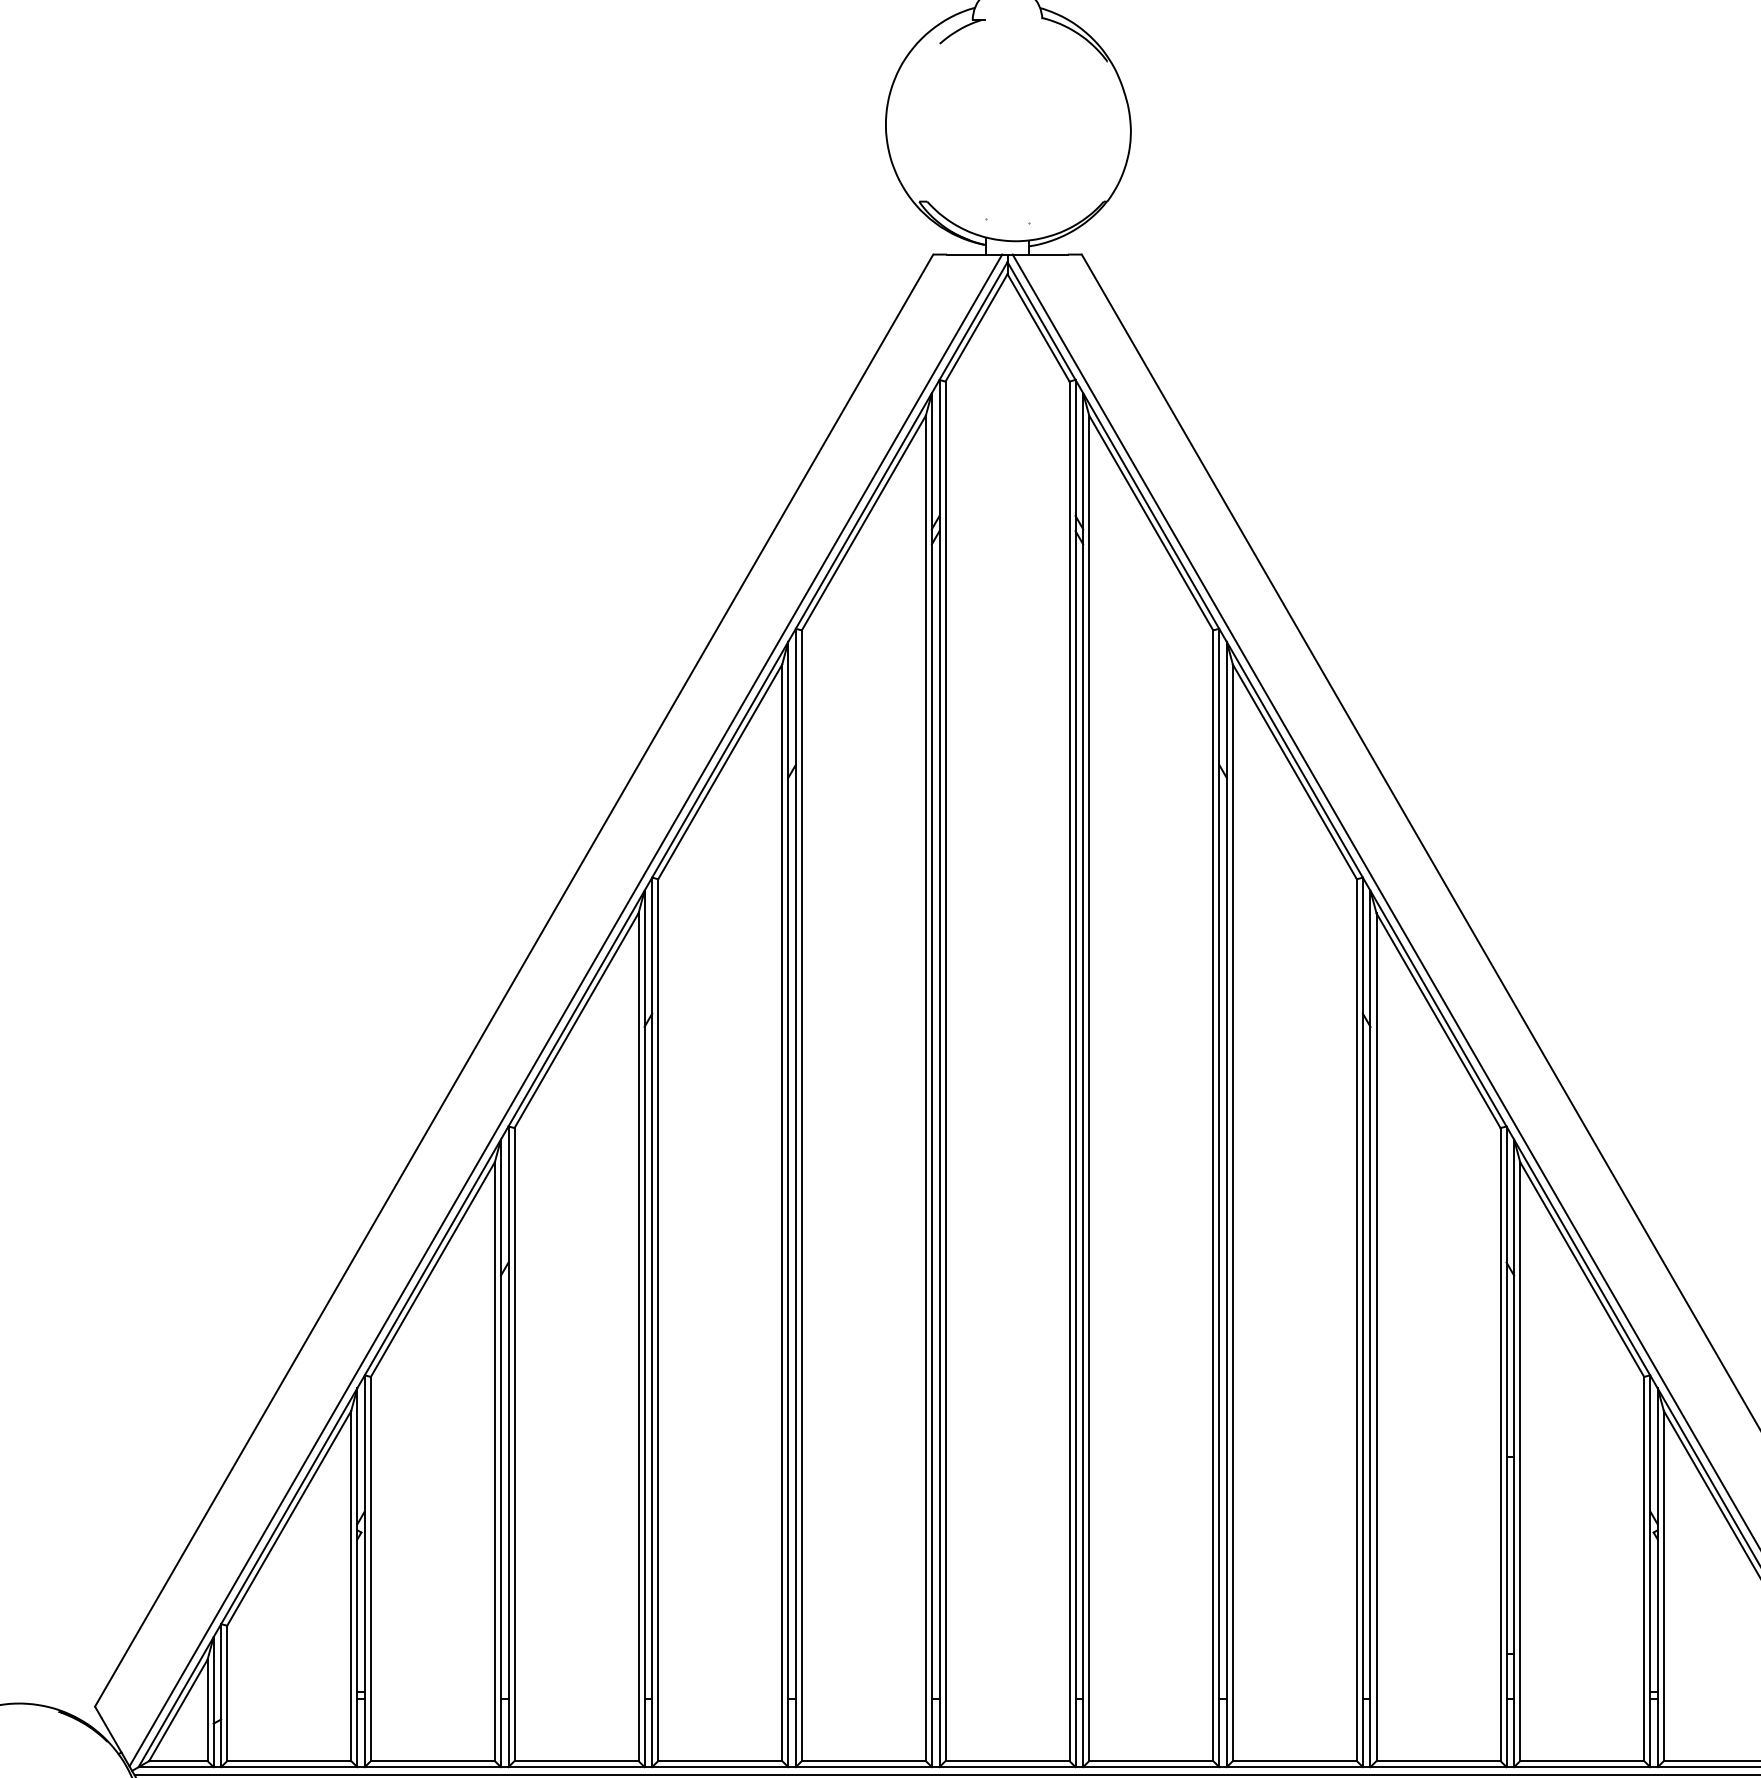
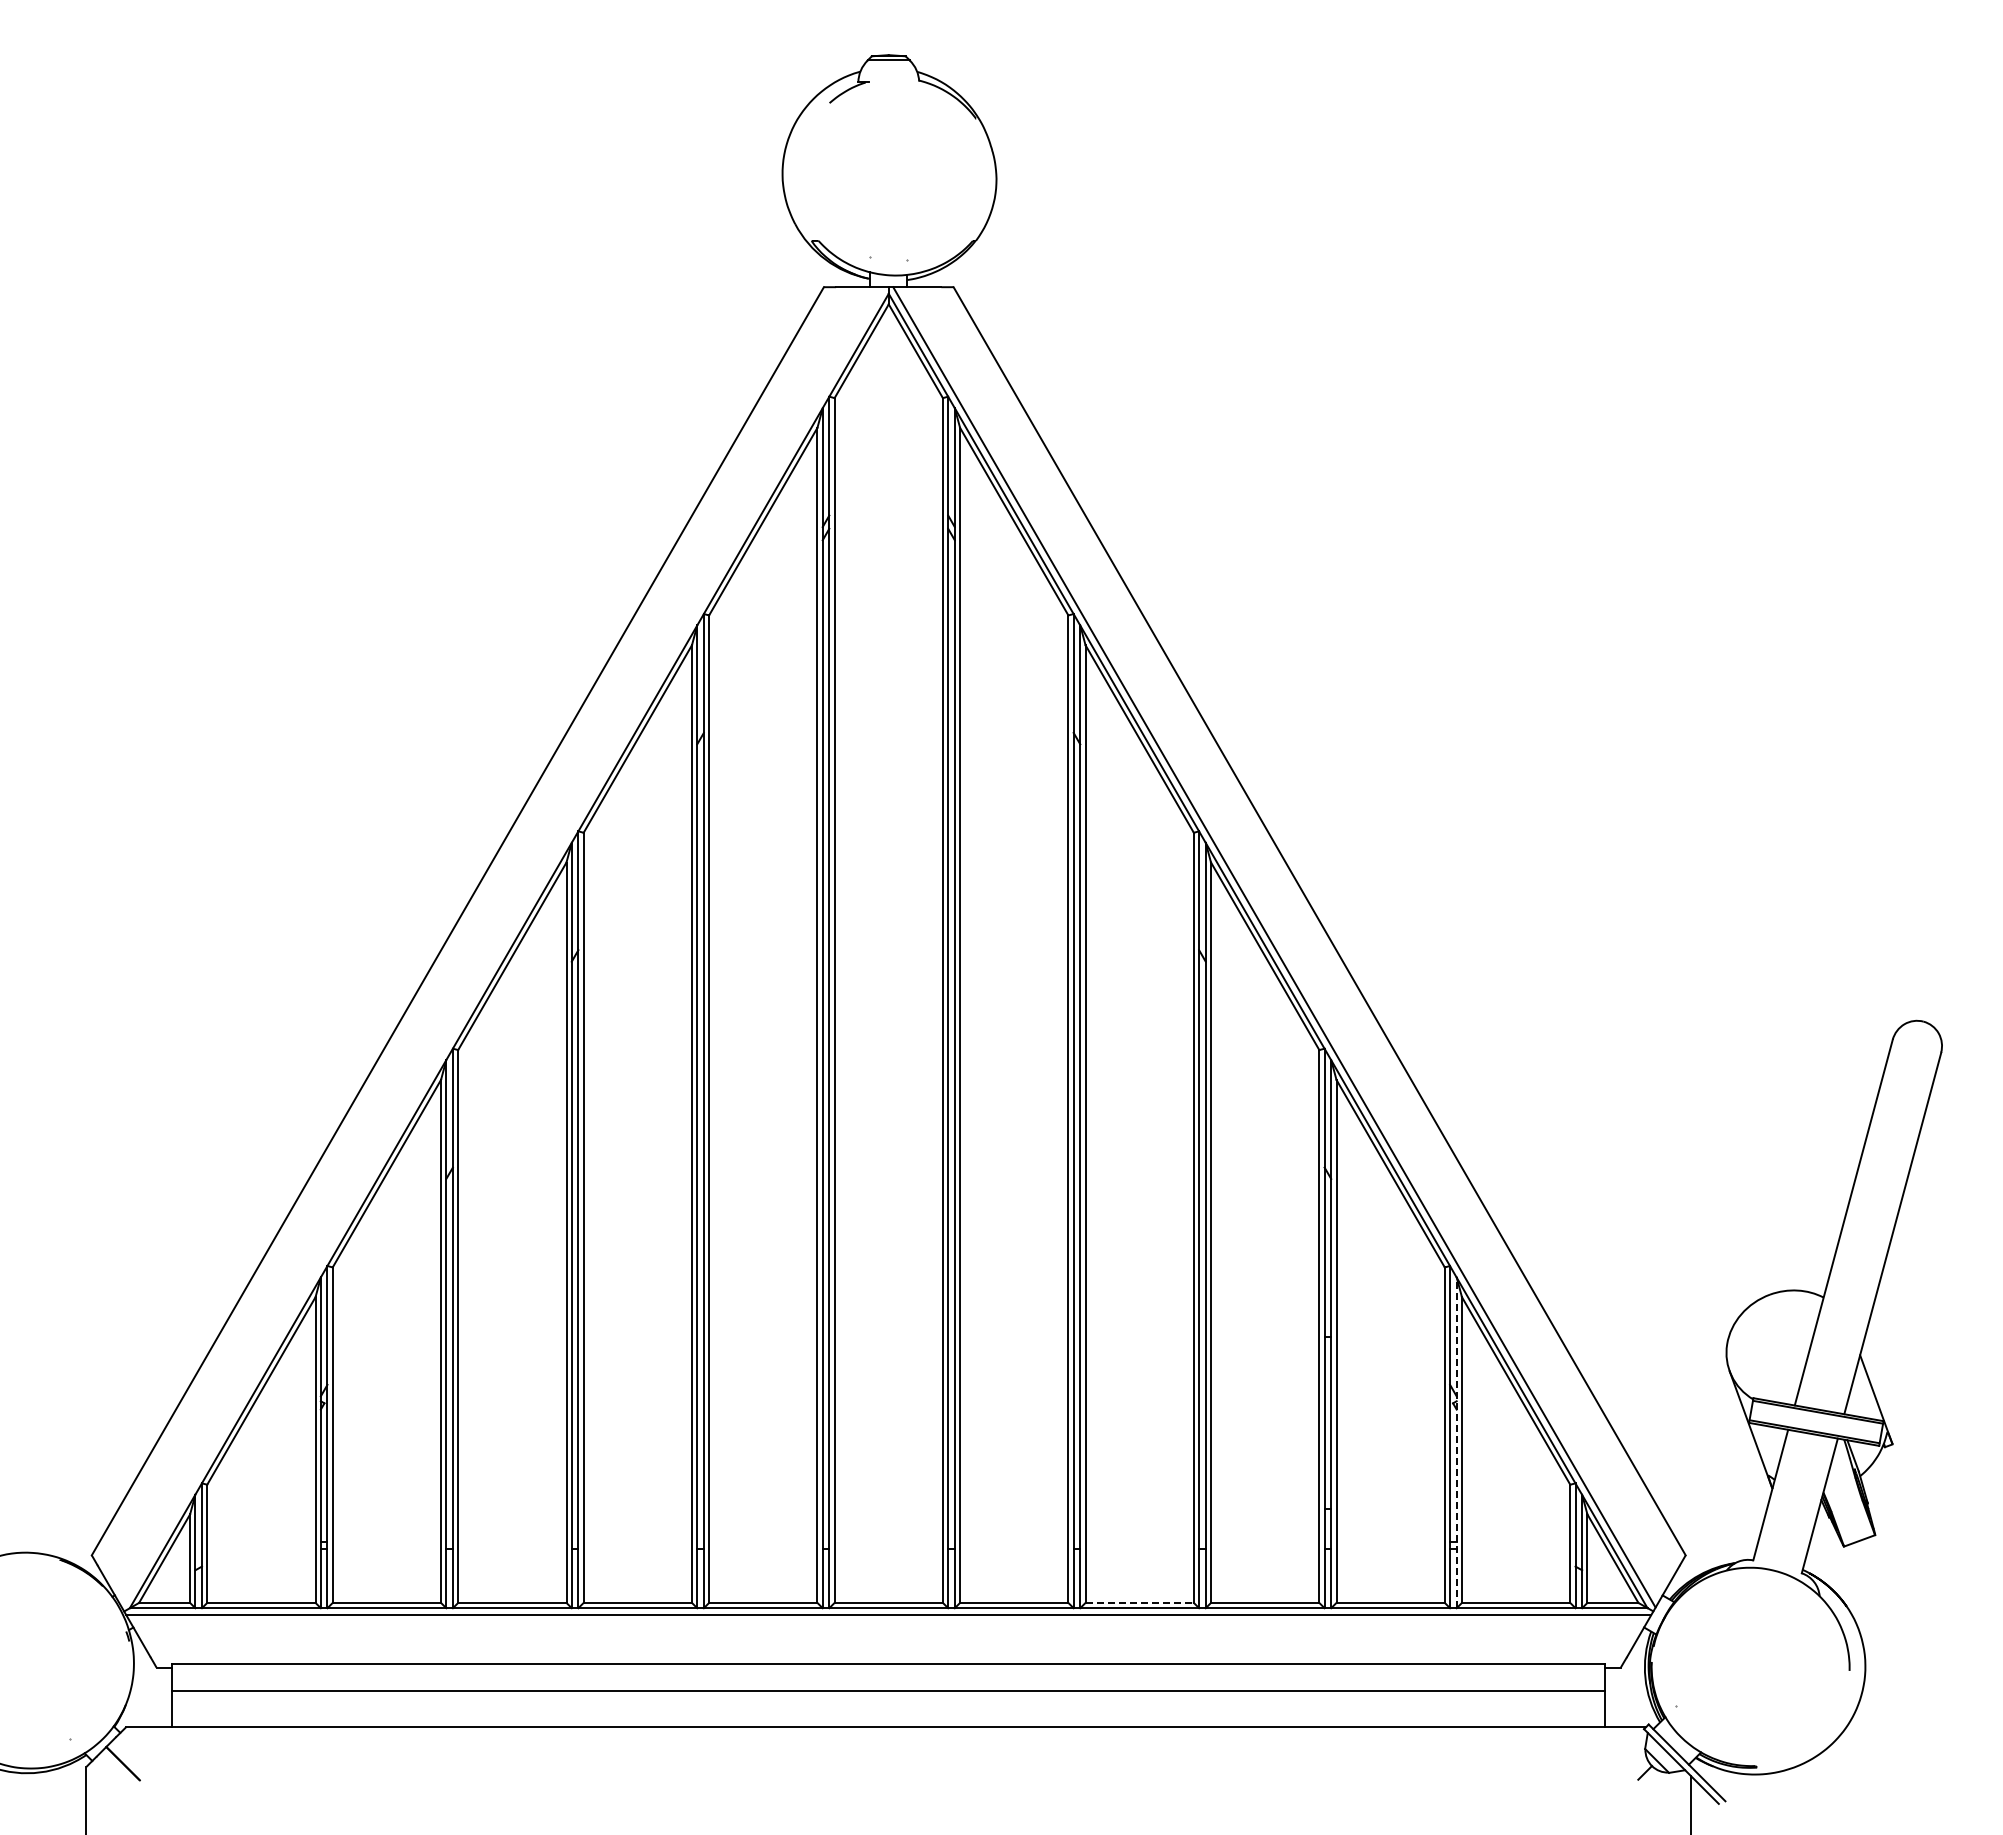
line: (565, 1010) -> (502, 947), removed
line: (1657, 1577) -> (1456, 1442), solid -> dashed
line: (1295, 1760) -> (1140, 1602), solid -> dashed

